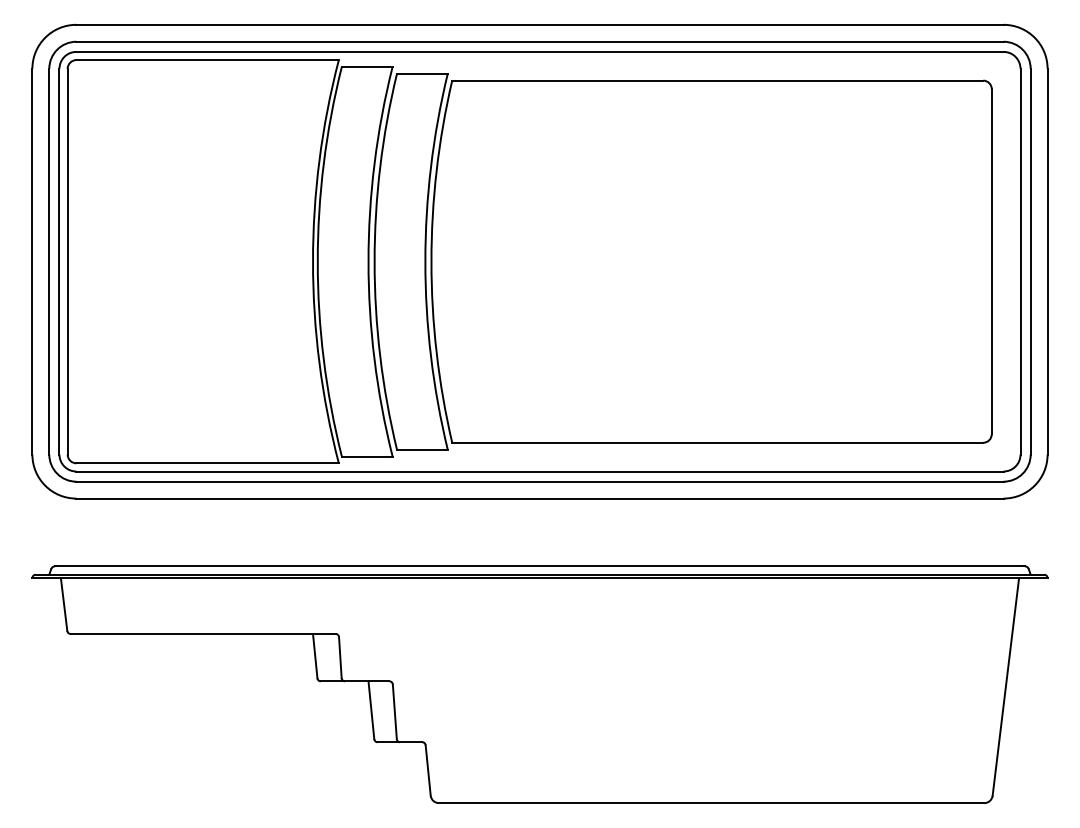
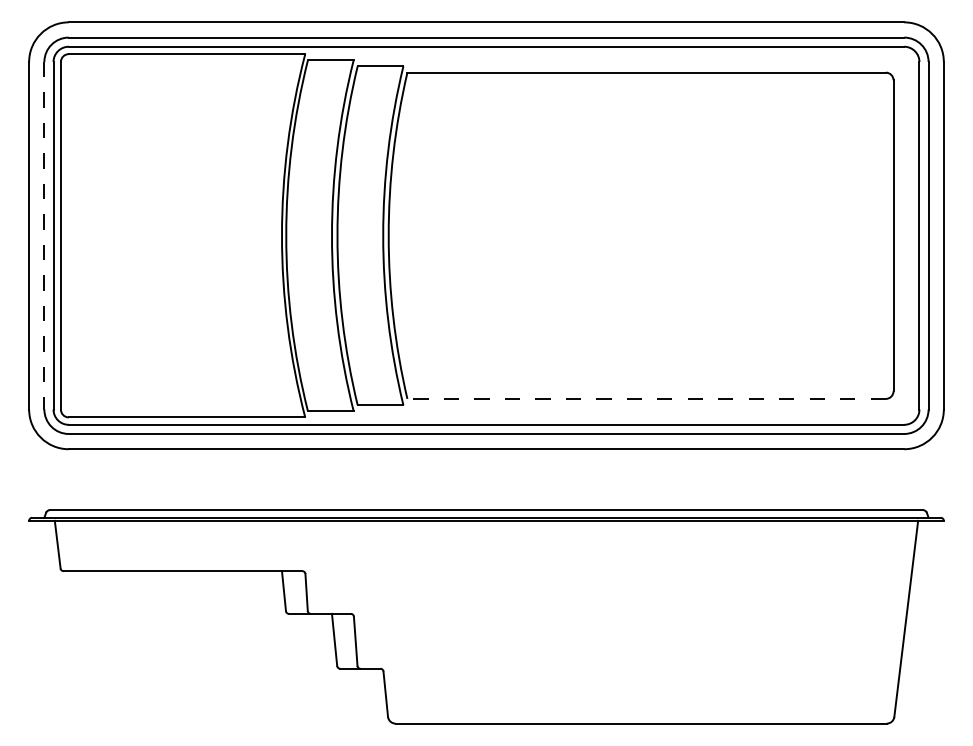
line: (49, 261) -> (44, 235), solid -> dashed
line: (717, 442) -> (646, 398), solid -> dashed

